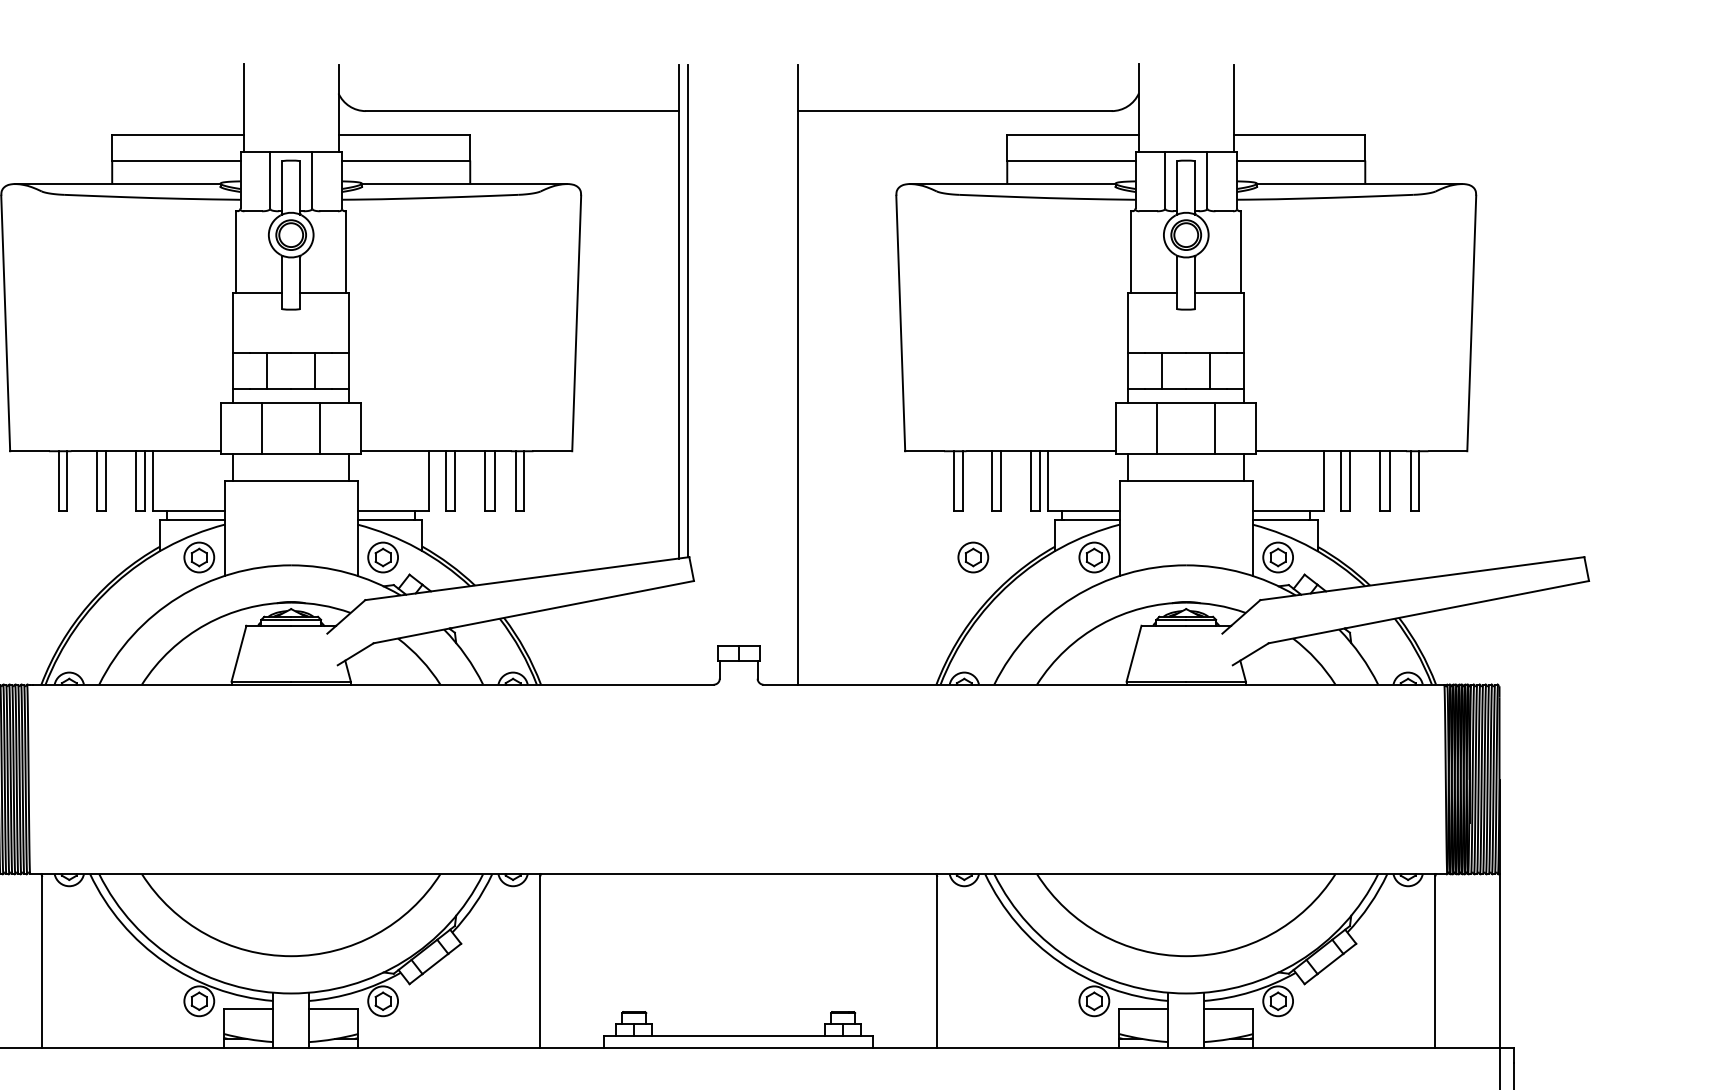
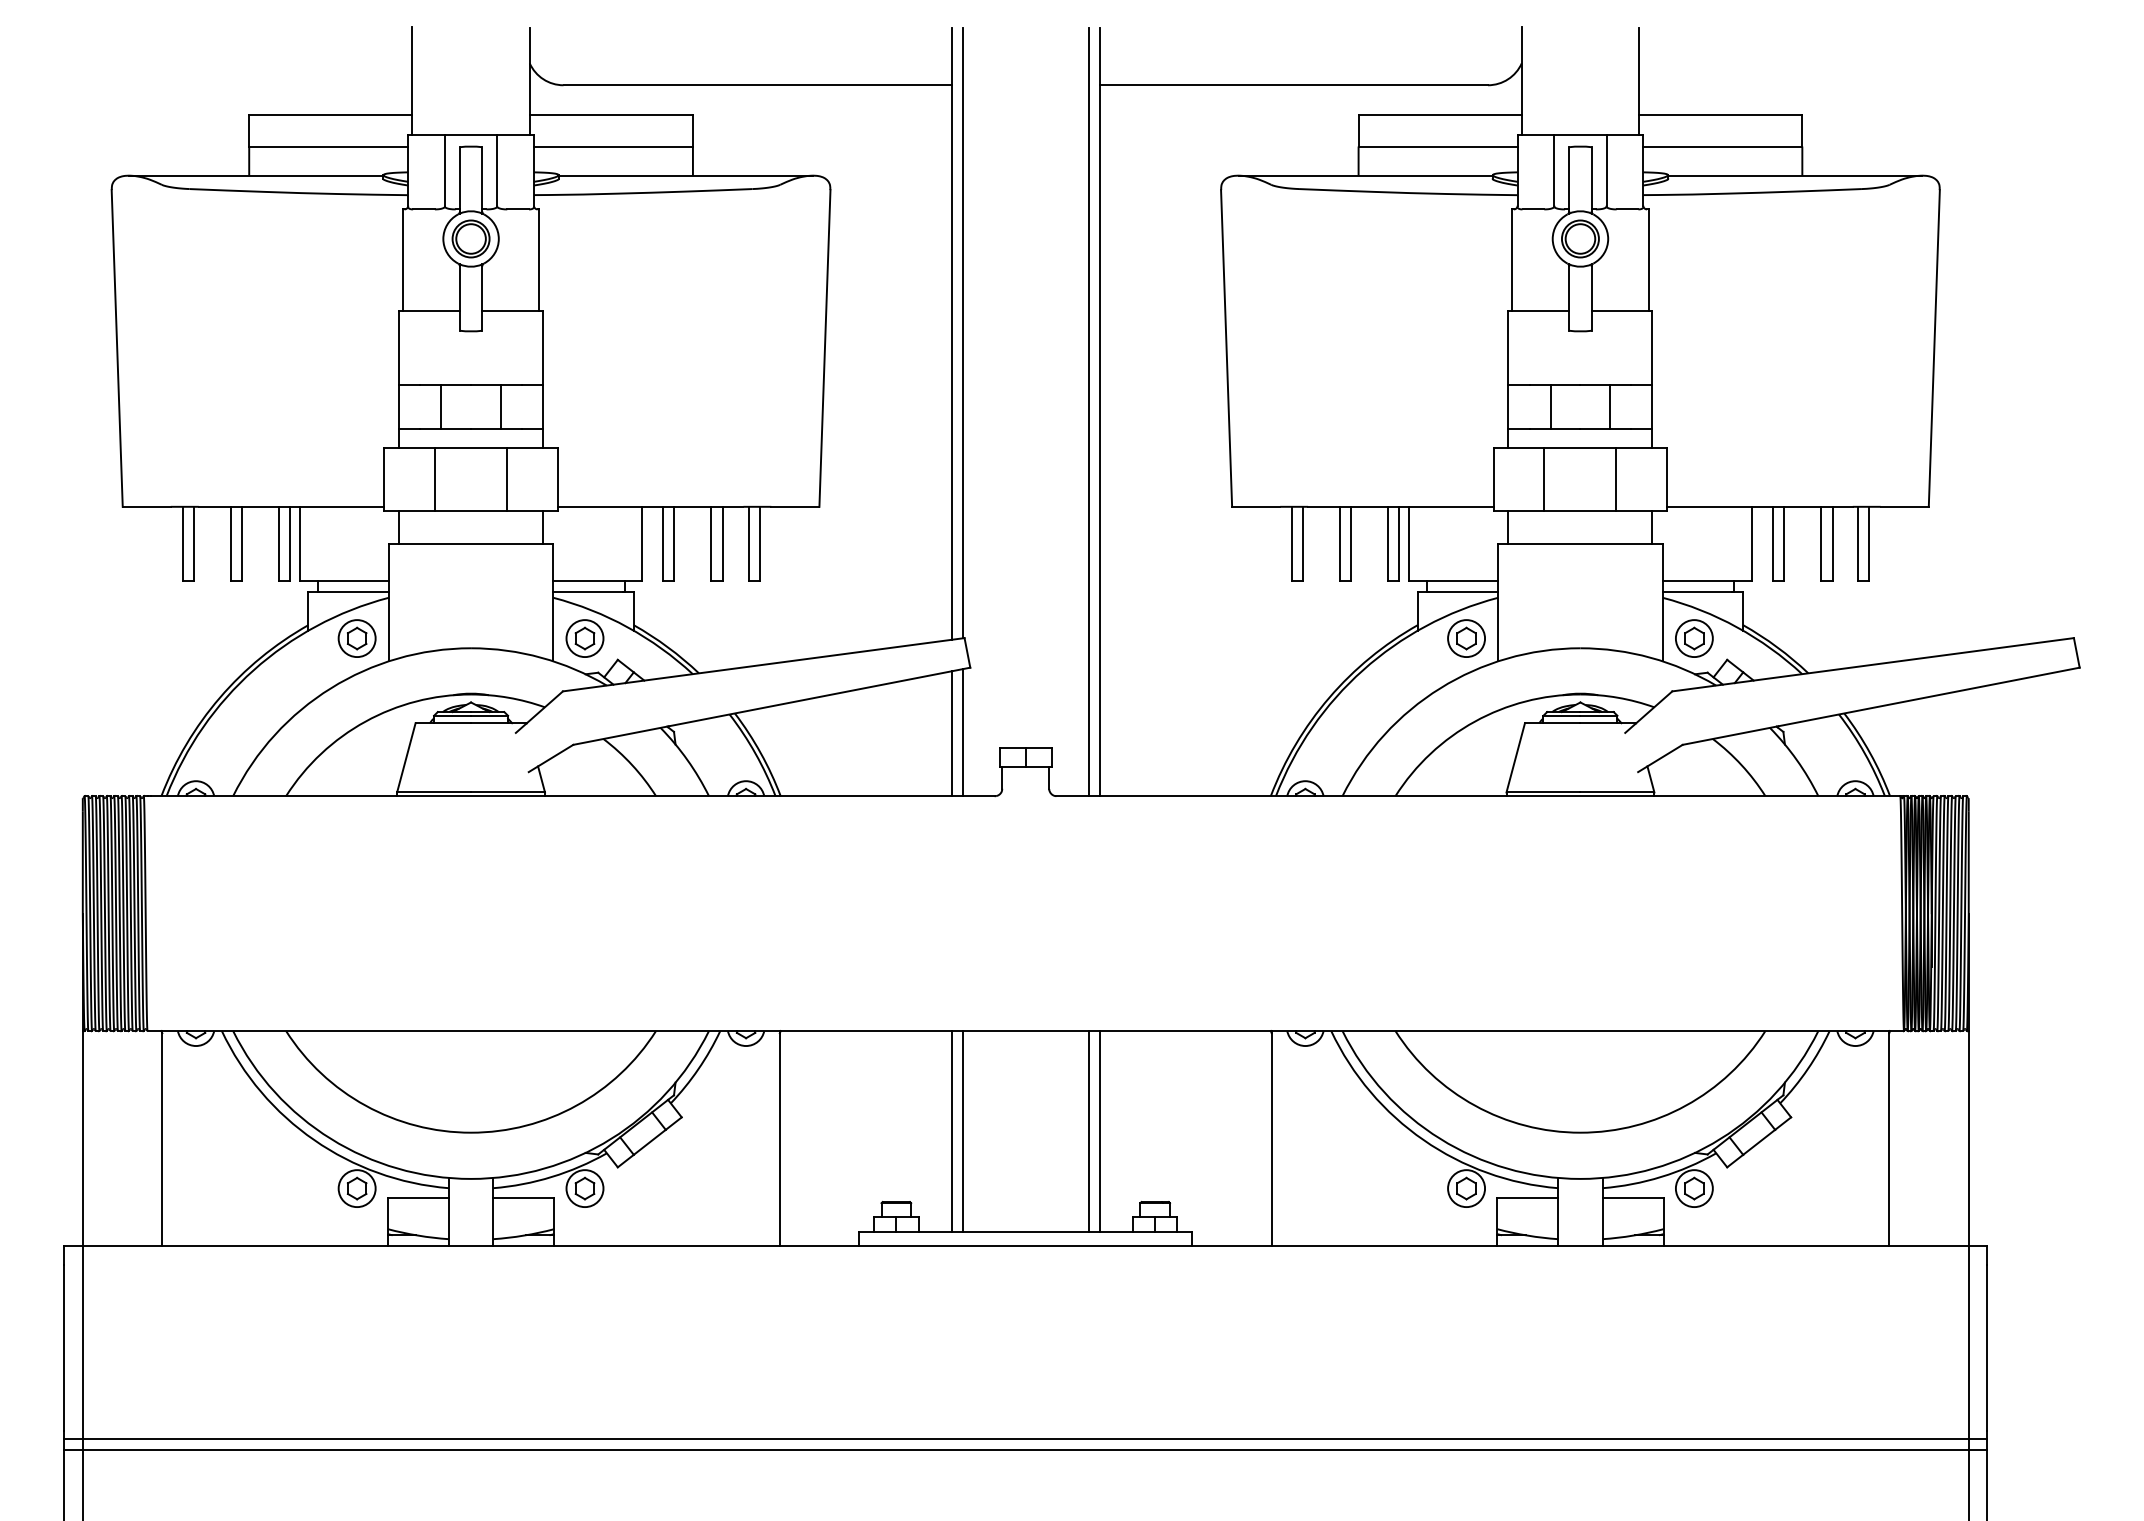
line: (789, 374) -> (1088, 411), added
part: (973, 557) -> (1316, 638), removed
line: (687, 633) -> (962, 732), added
line: (678, 634) -> (951, 733), added
line: (678, 955) -> (951, 1131), added
line: (687, 955) -> (962, 1131), added
line: (789, 955) -> (1088, 1131), added
line: (798, 955) -> (1099, 1131), added

